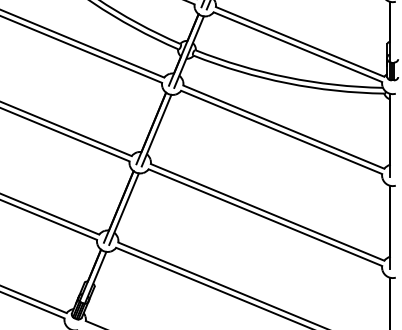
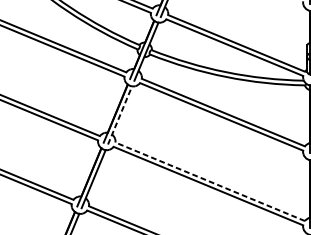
line: (156, 130) -> (119, 115), solid -> dashed
line: (267, 212) -> (210, 181), solid -> dashed

